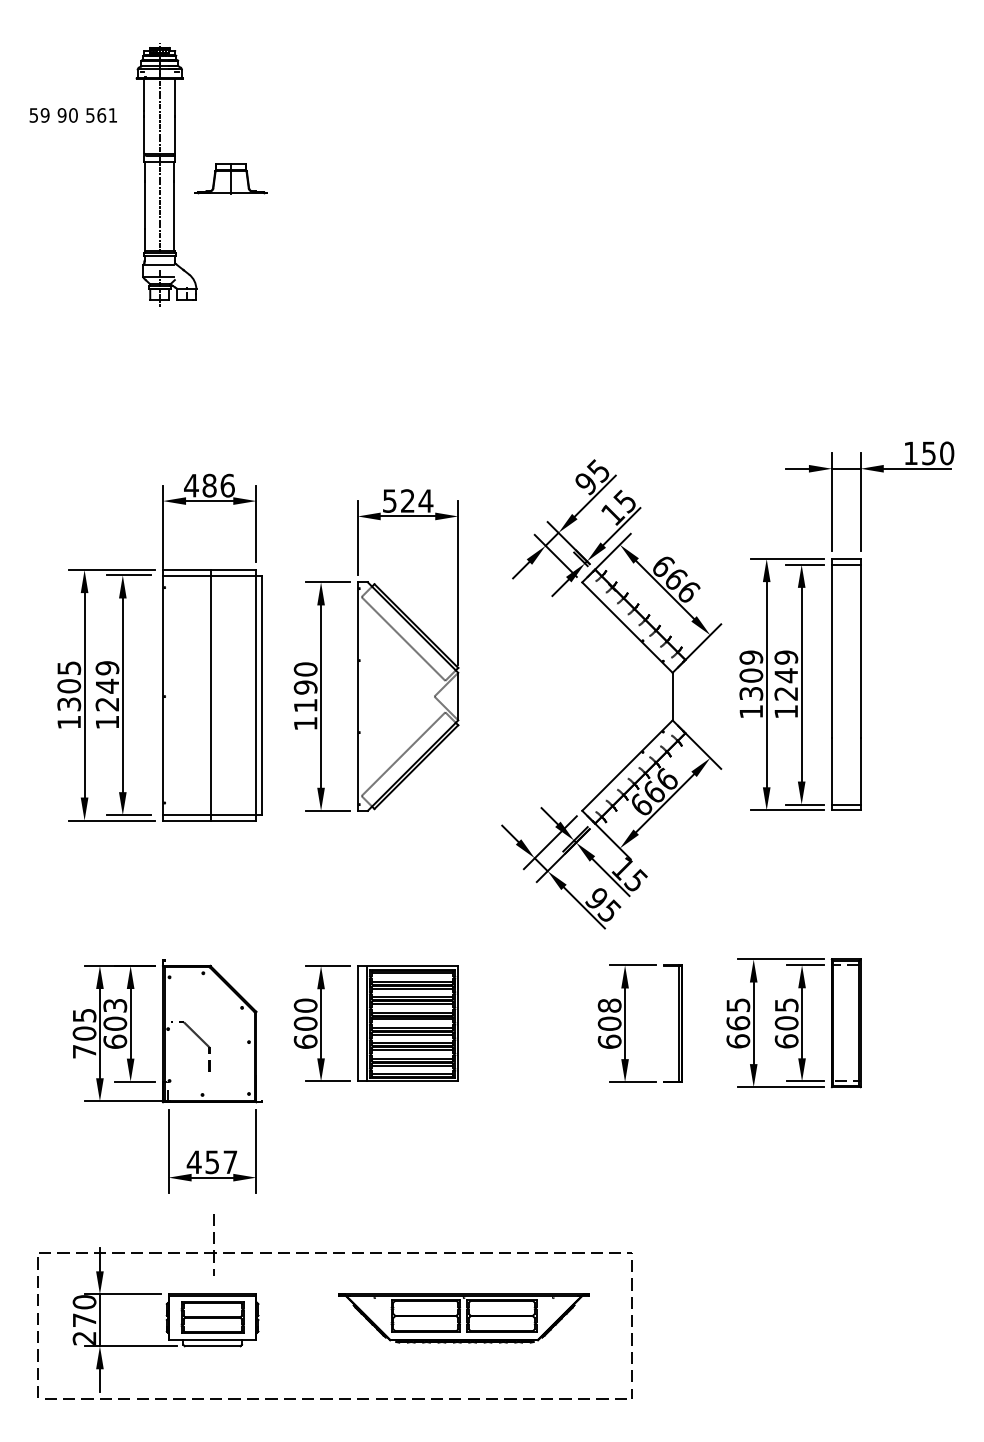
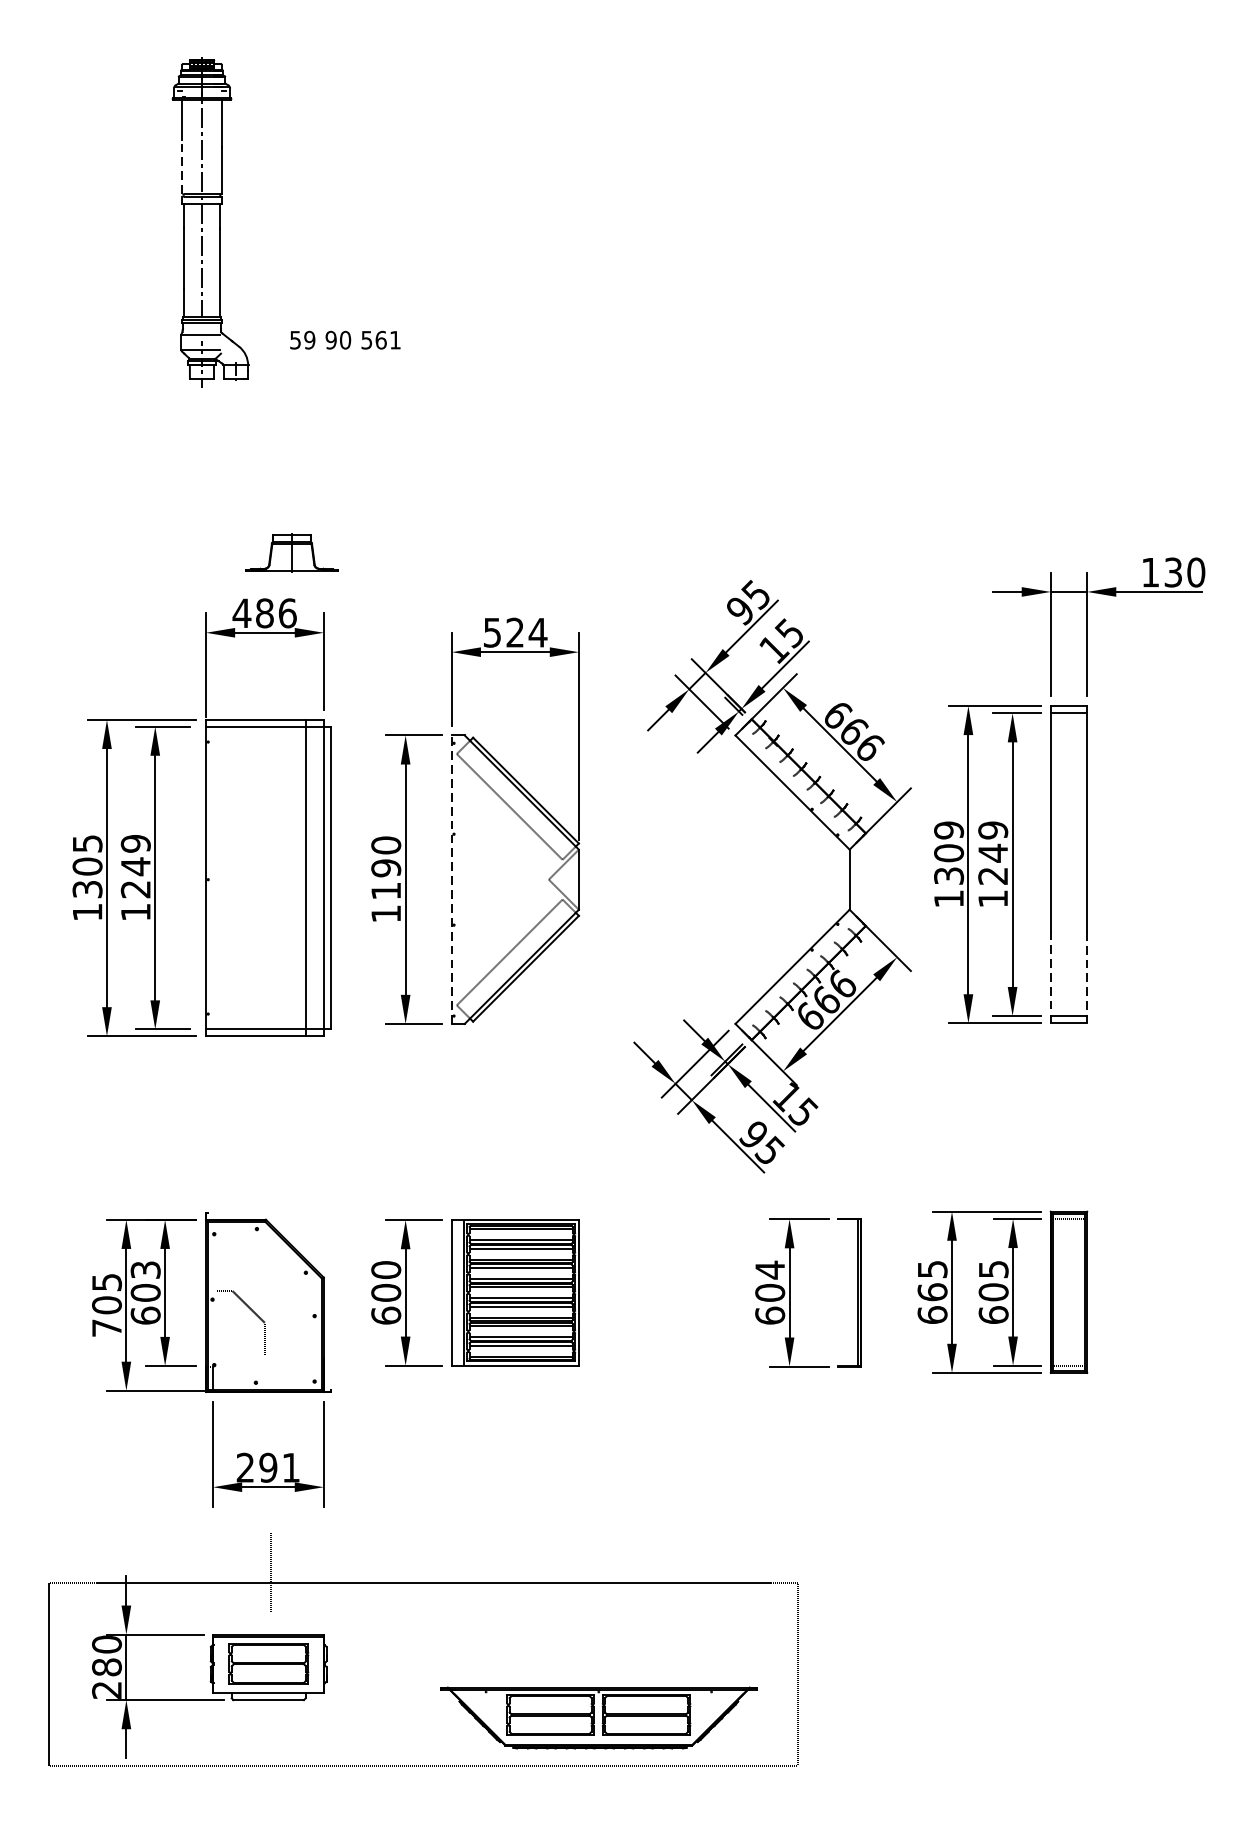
text: (72, 115) -> (344, 340), moved
line: (144, 132) -> (182, 167), solid -> dashed
part: (230, 178) -> (291, 552), moved
text: (928, 452) -> (1172, 571), 150 -> 130
line: (210, 695) -> (306, 878), moved
line: (357, 696) -> (451, 879), solid -> dashed
line: (831, 773) -> (1050, 976), solid -> dashed
line: (860, 774) -> (1086, 978), solid -> dashed
text: (609, 1005) -> (769, 1269), 608 -> 604
text: (211, 1161) -> (267, 1466), 457 -> 291
part: (463, 1318) -> (598, 1718), moved
text: (84, 1320) -> (106, 1667), 270 -> 280

